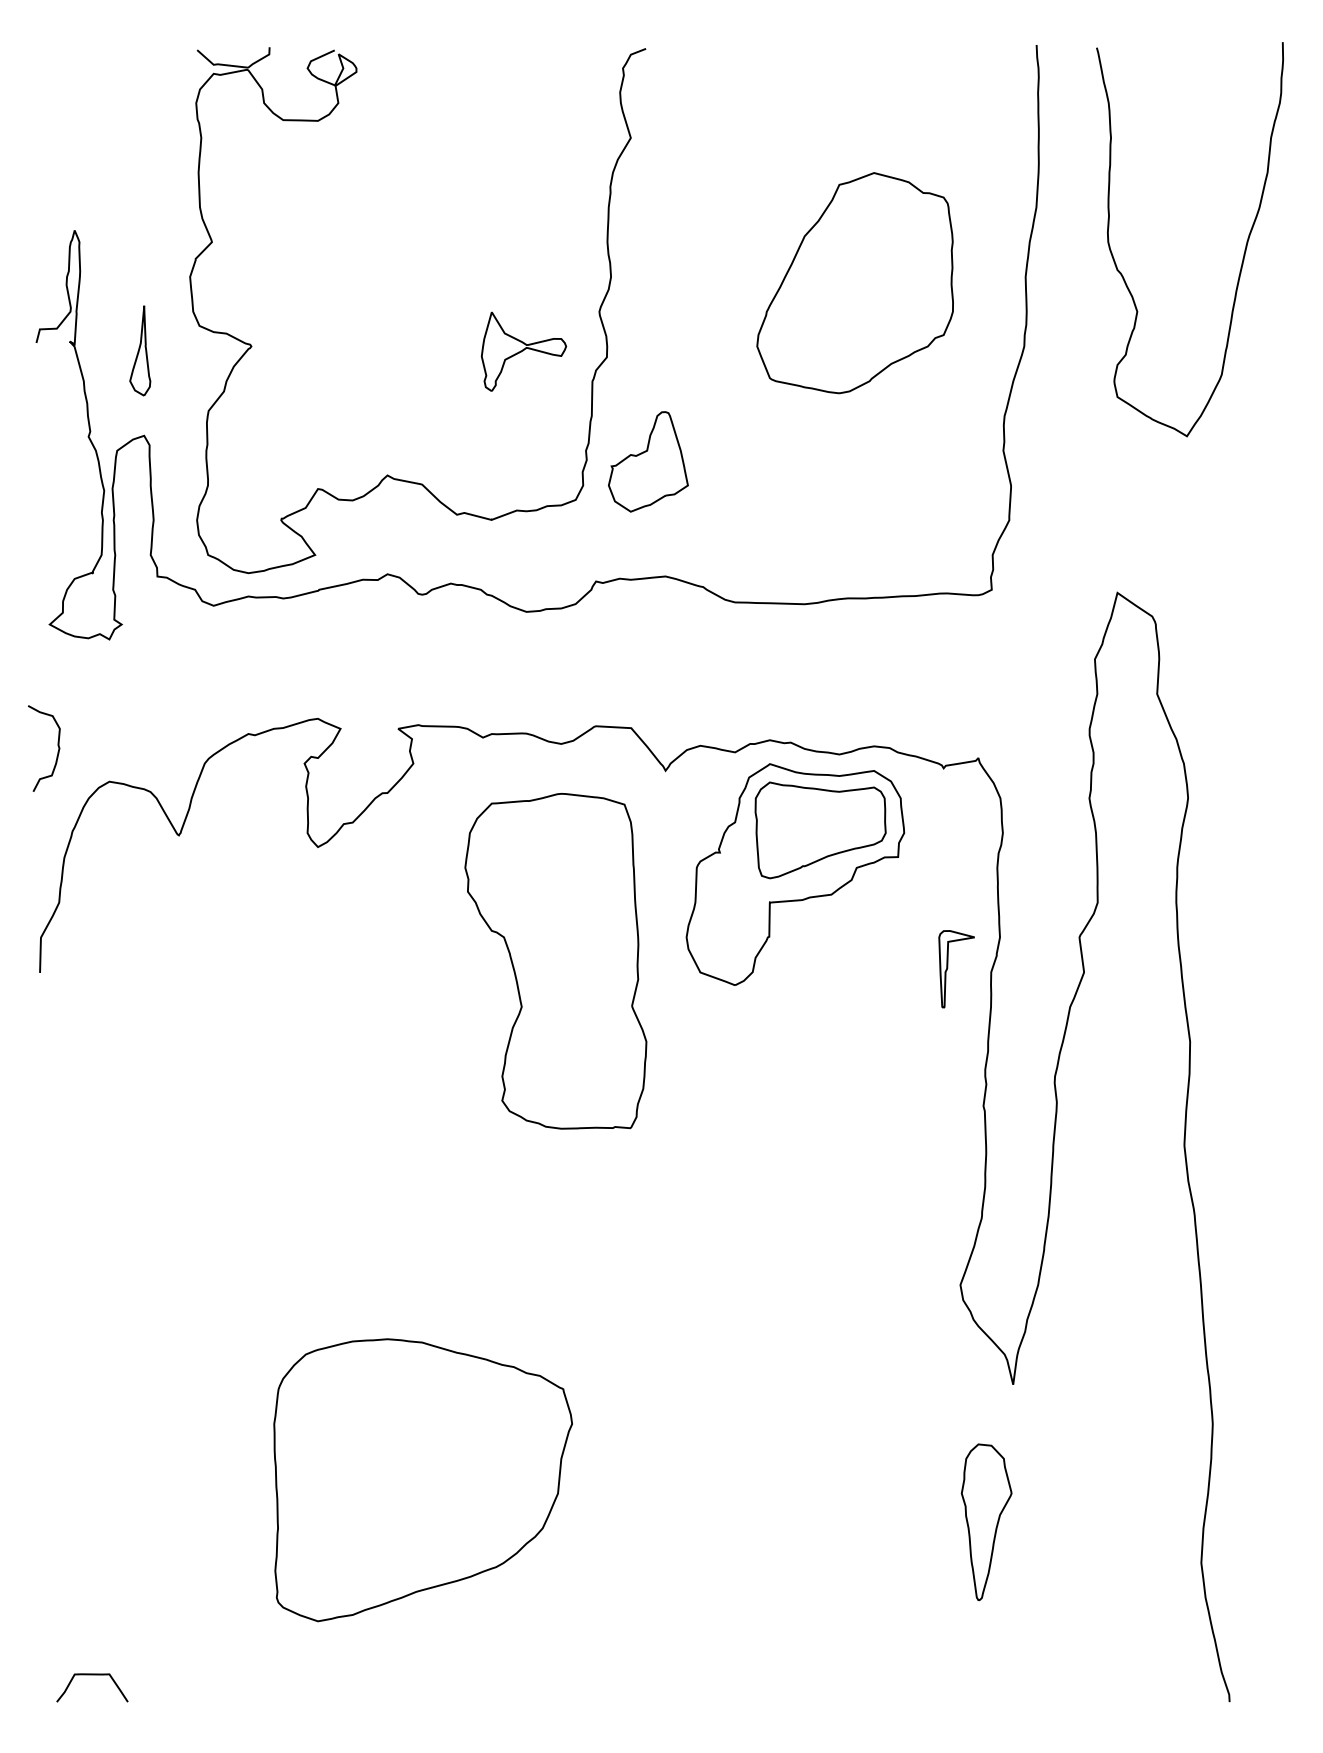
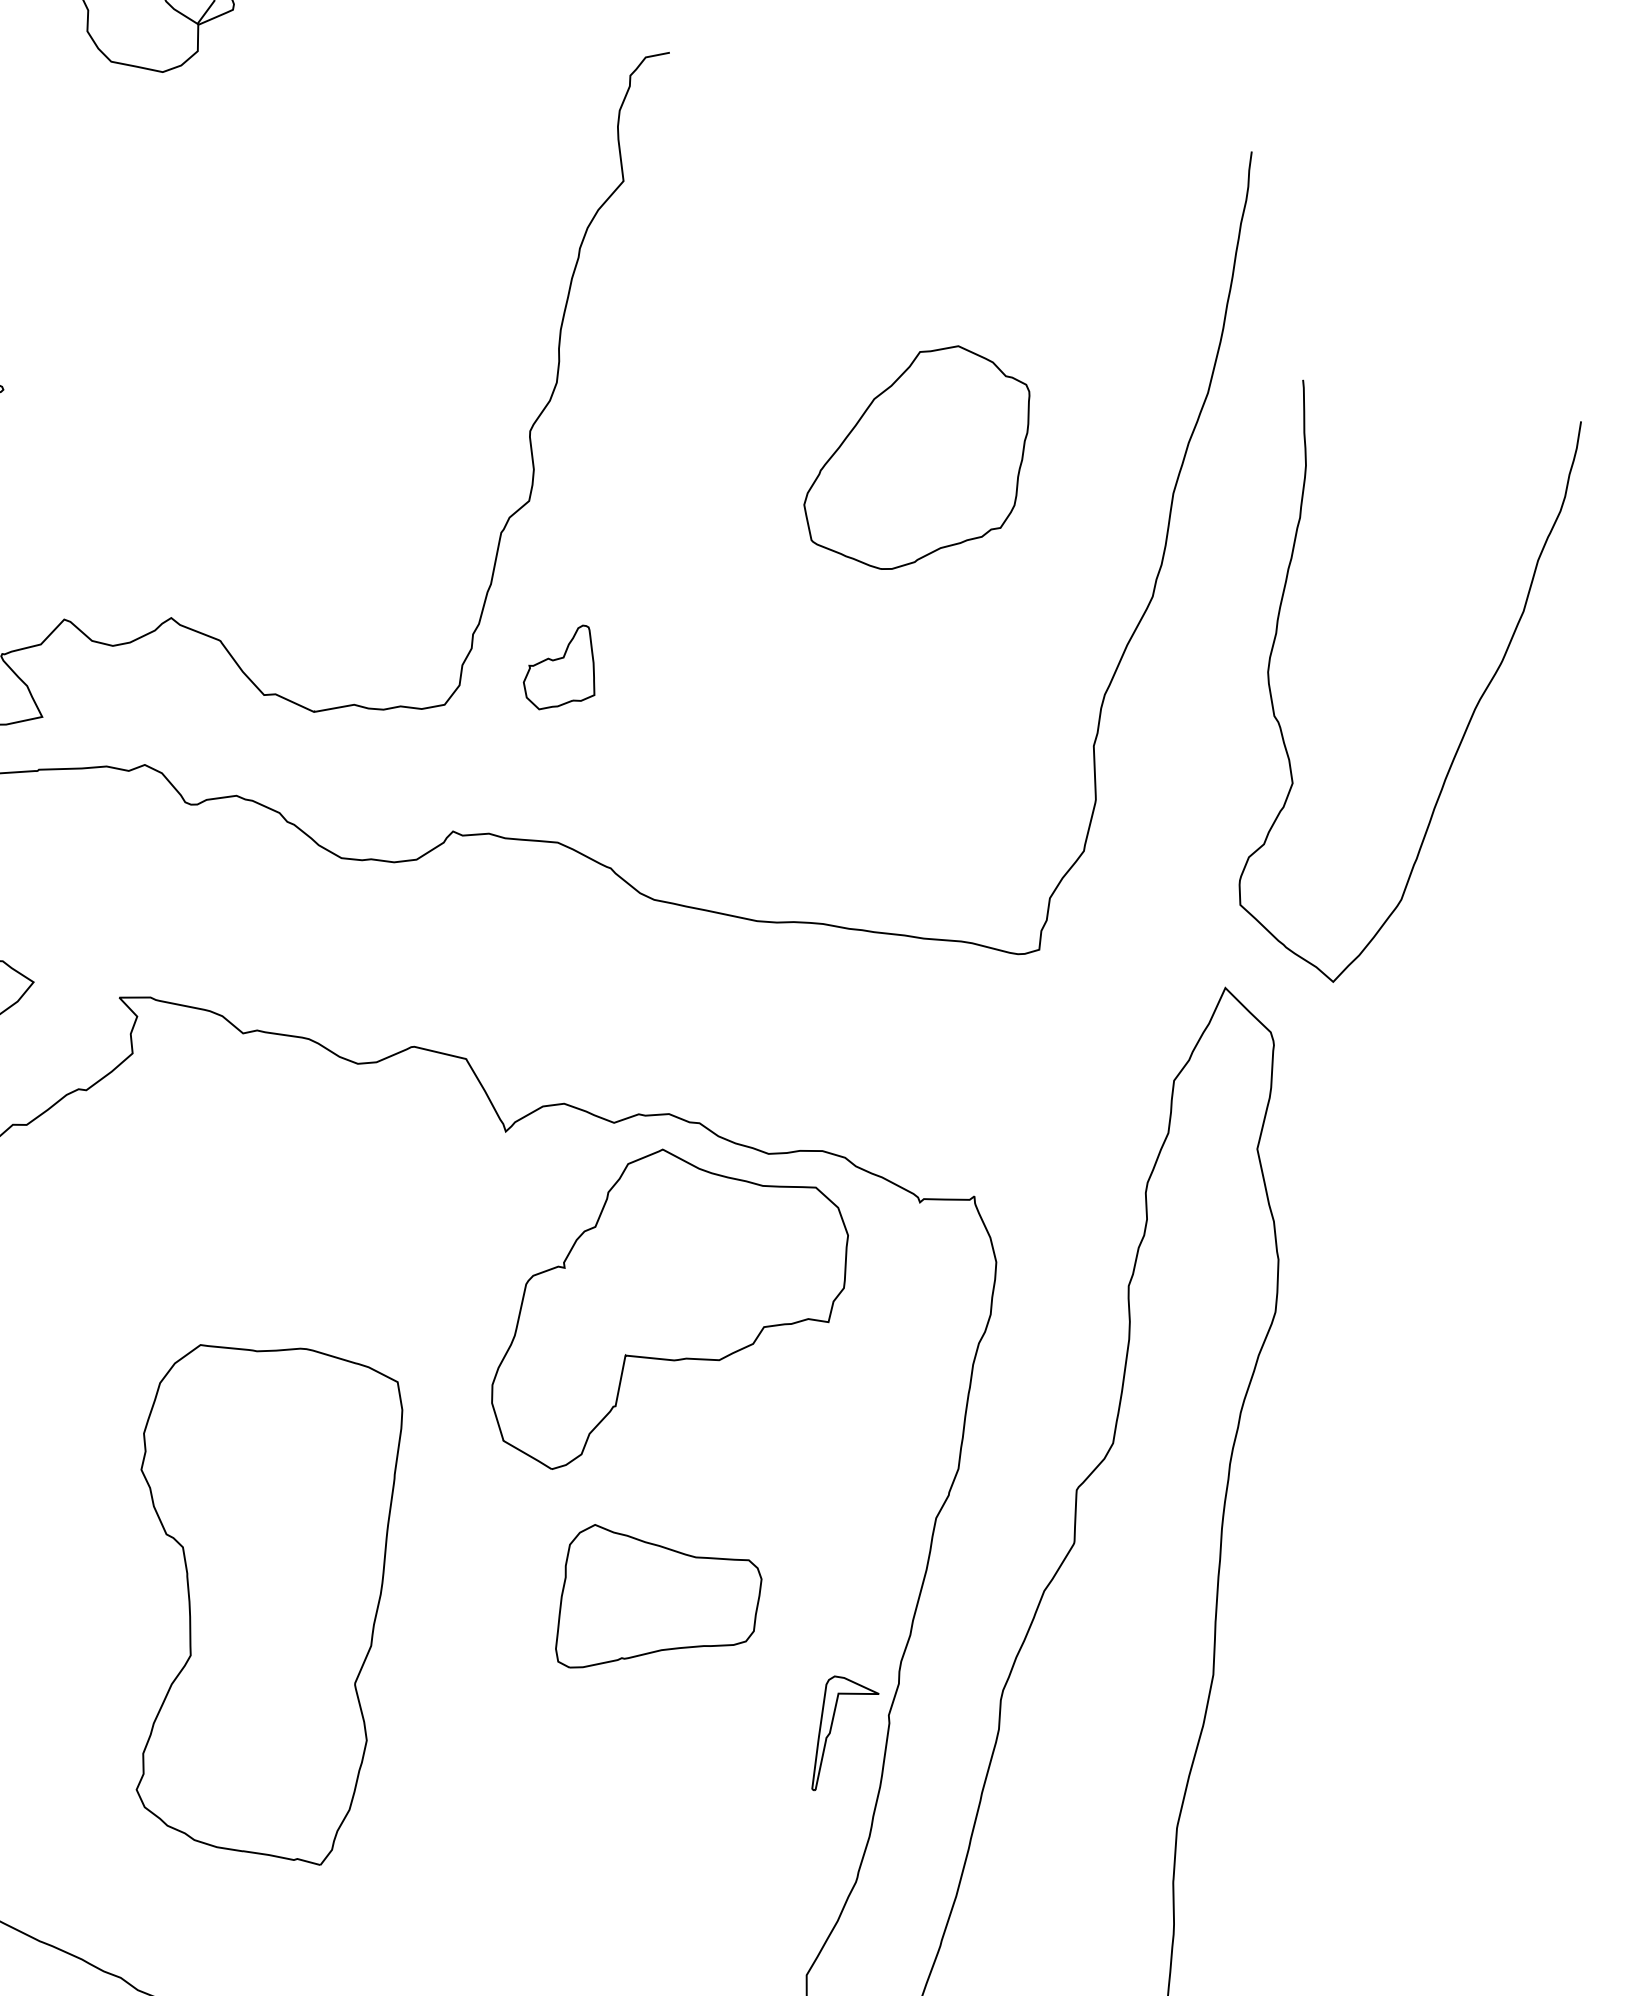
curve: (1243, 253) -> (1466, 725), moved
part: (854, 283) -> (917, 457), size x0.7
part: (523, 351) -> (406, 470), removed
part: (648, 461) -> (563, 667), size x0.6
part: (820, 830) -> (657, 1609), moved
part: (555, 961) -> (253, 1596), moved
part: (948, 968) -> (831, 1733), moved

